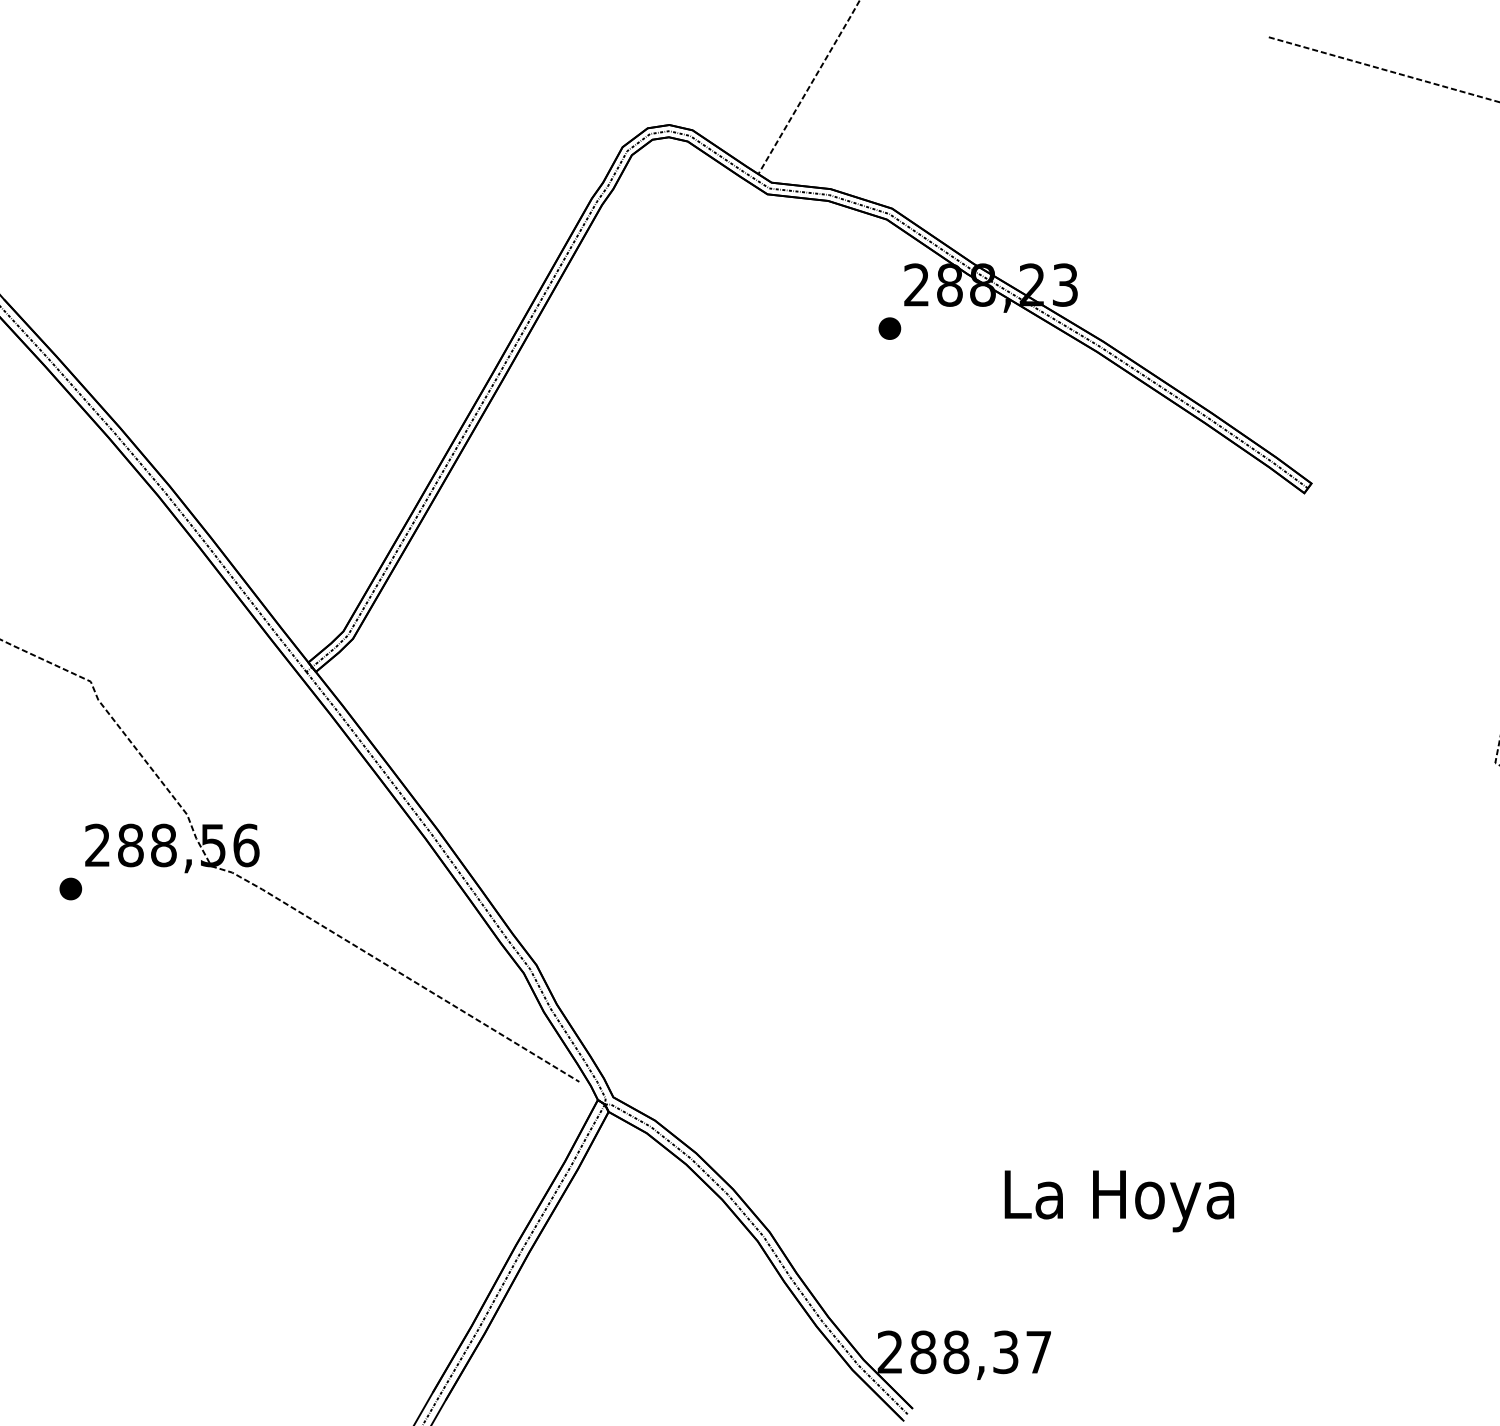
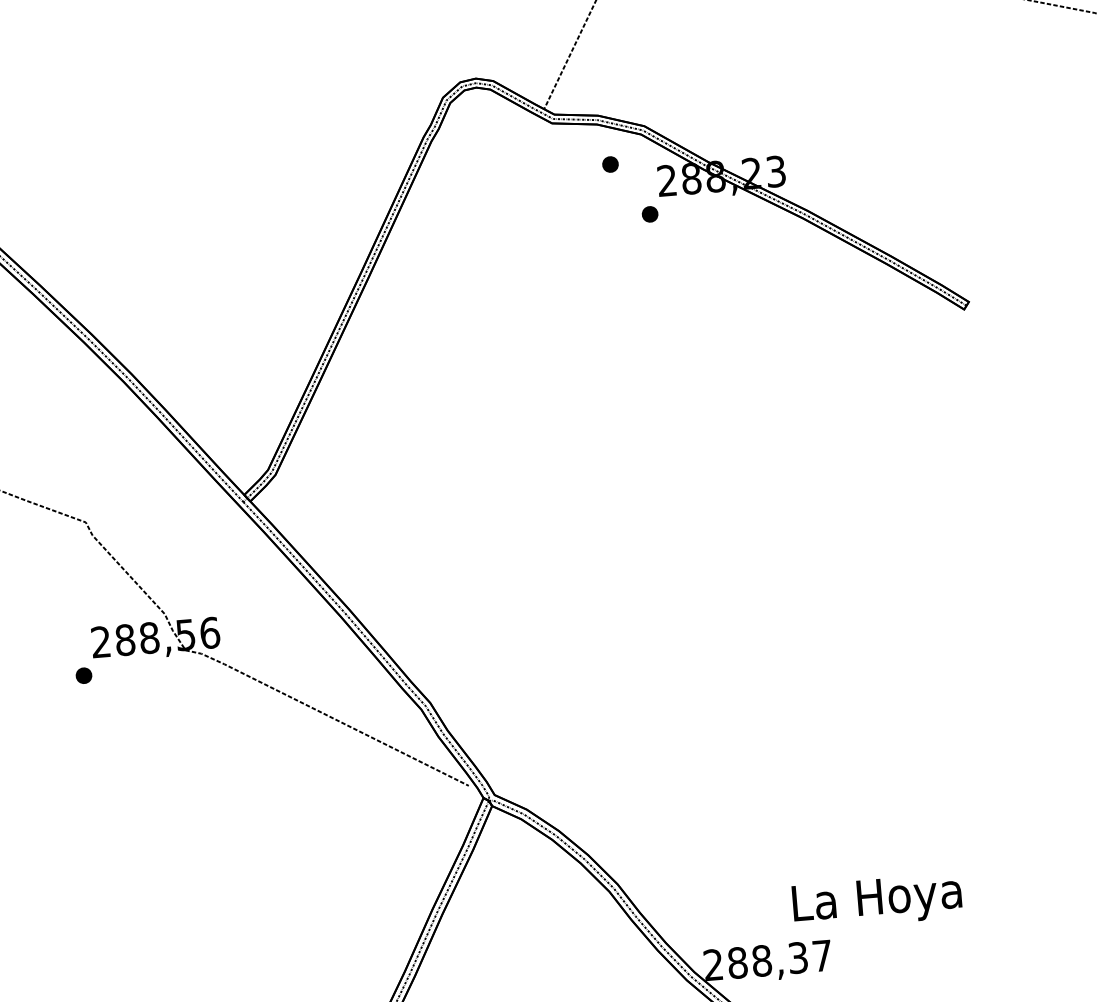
part: (841, 256) -> (610, 164), added
text: (1119, 1201) -> (877, 901), moved

